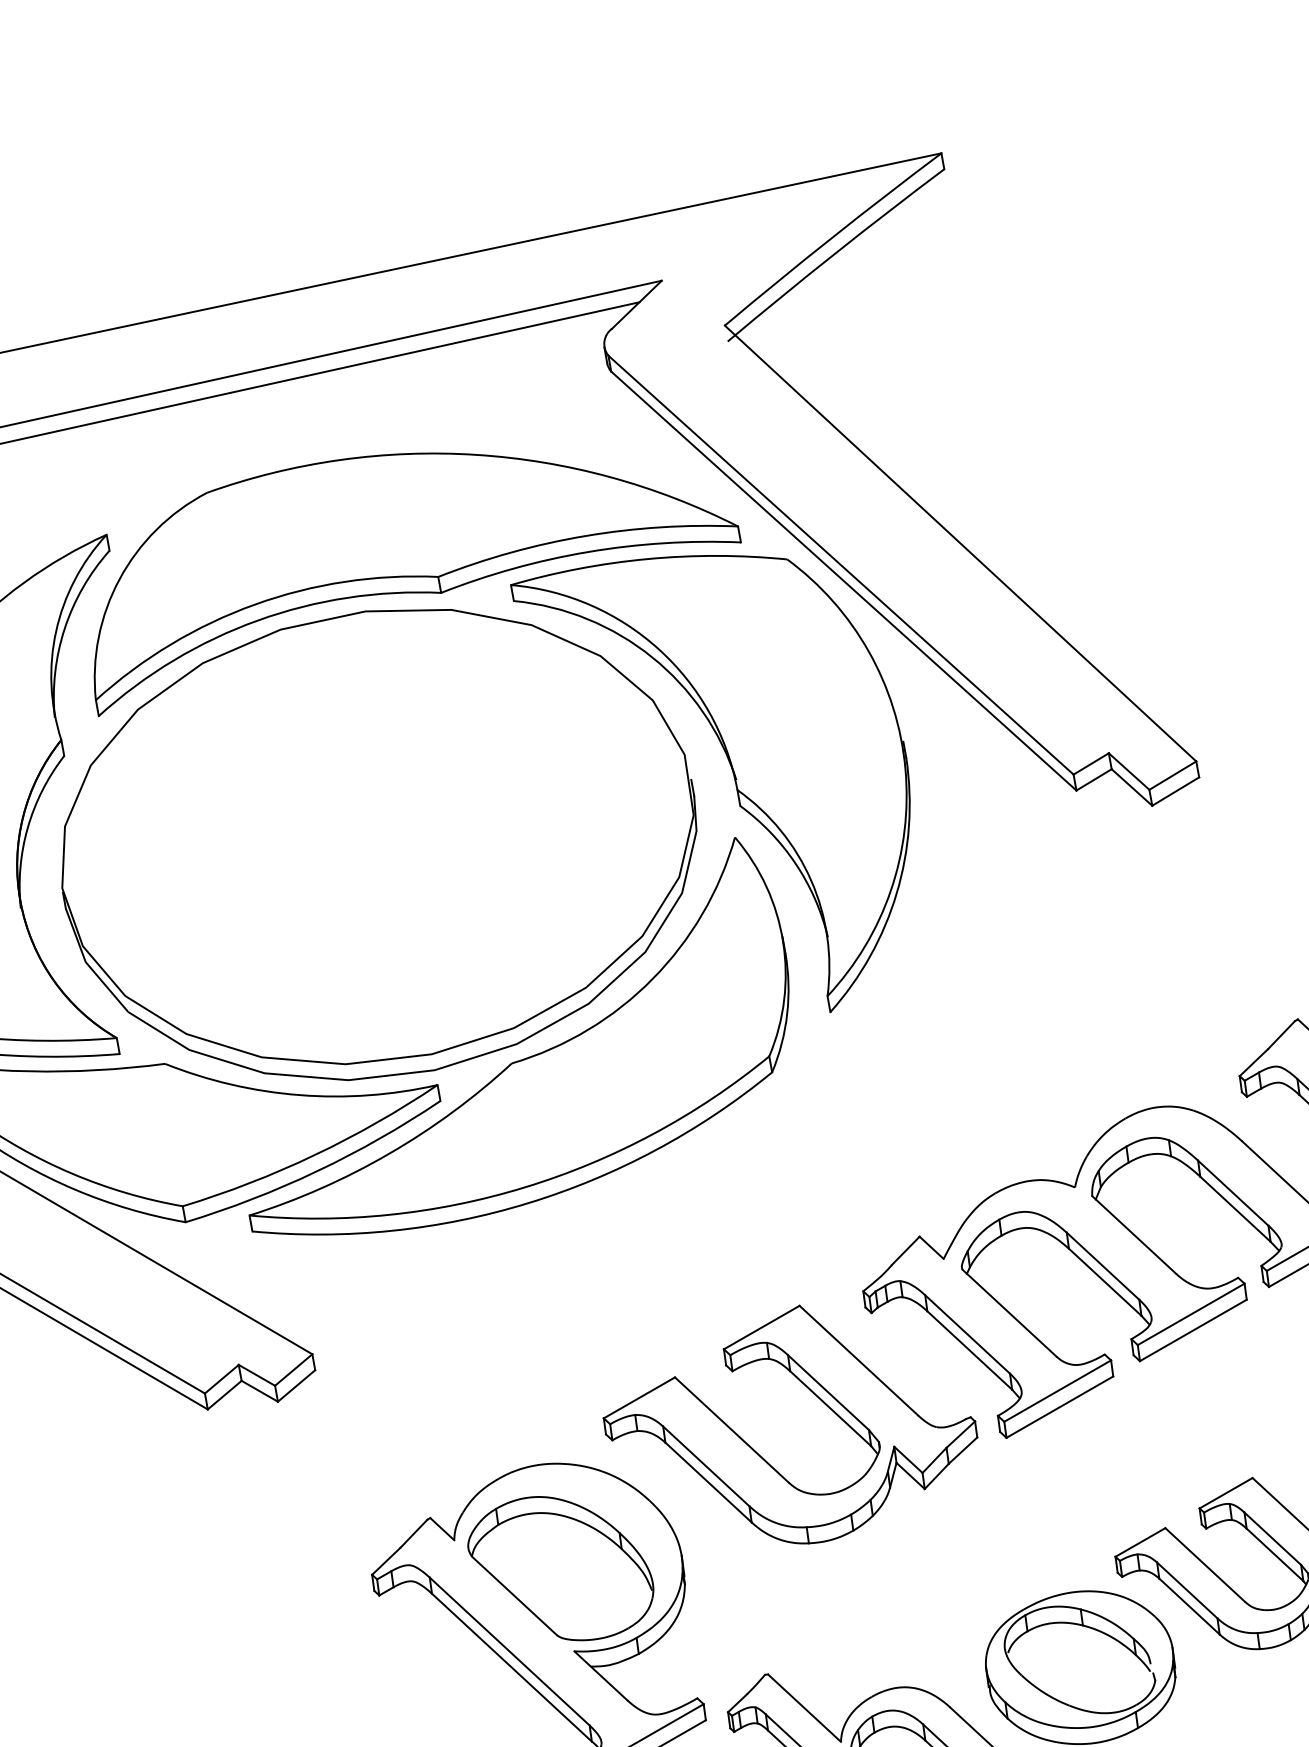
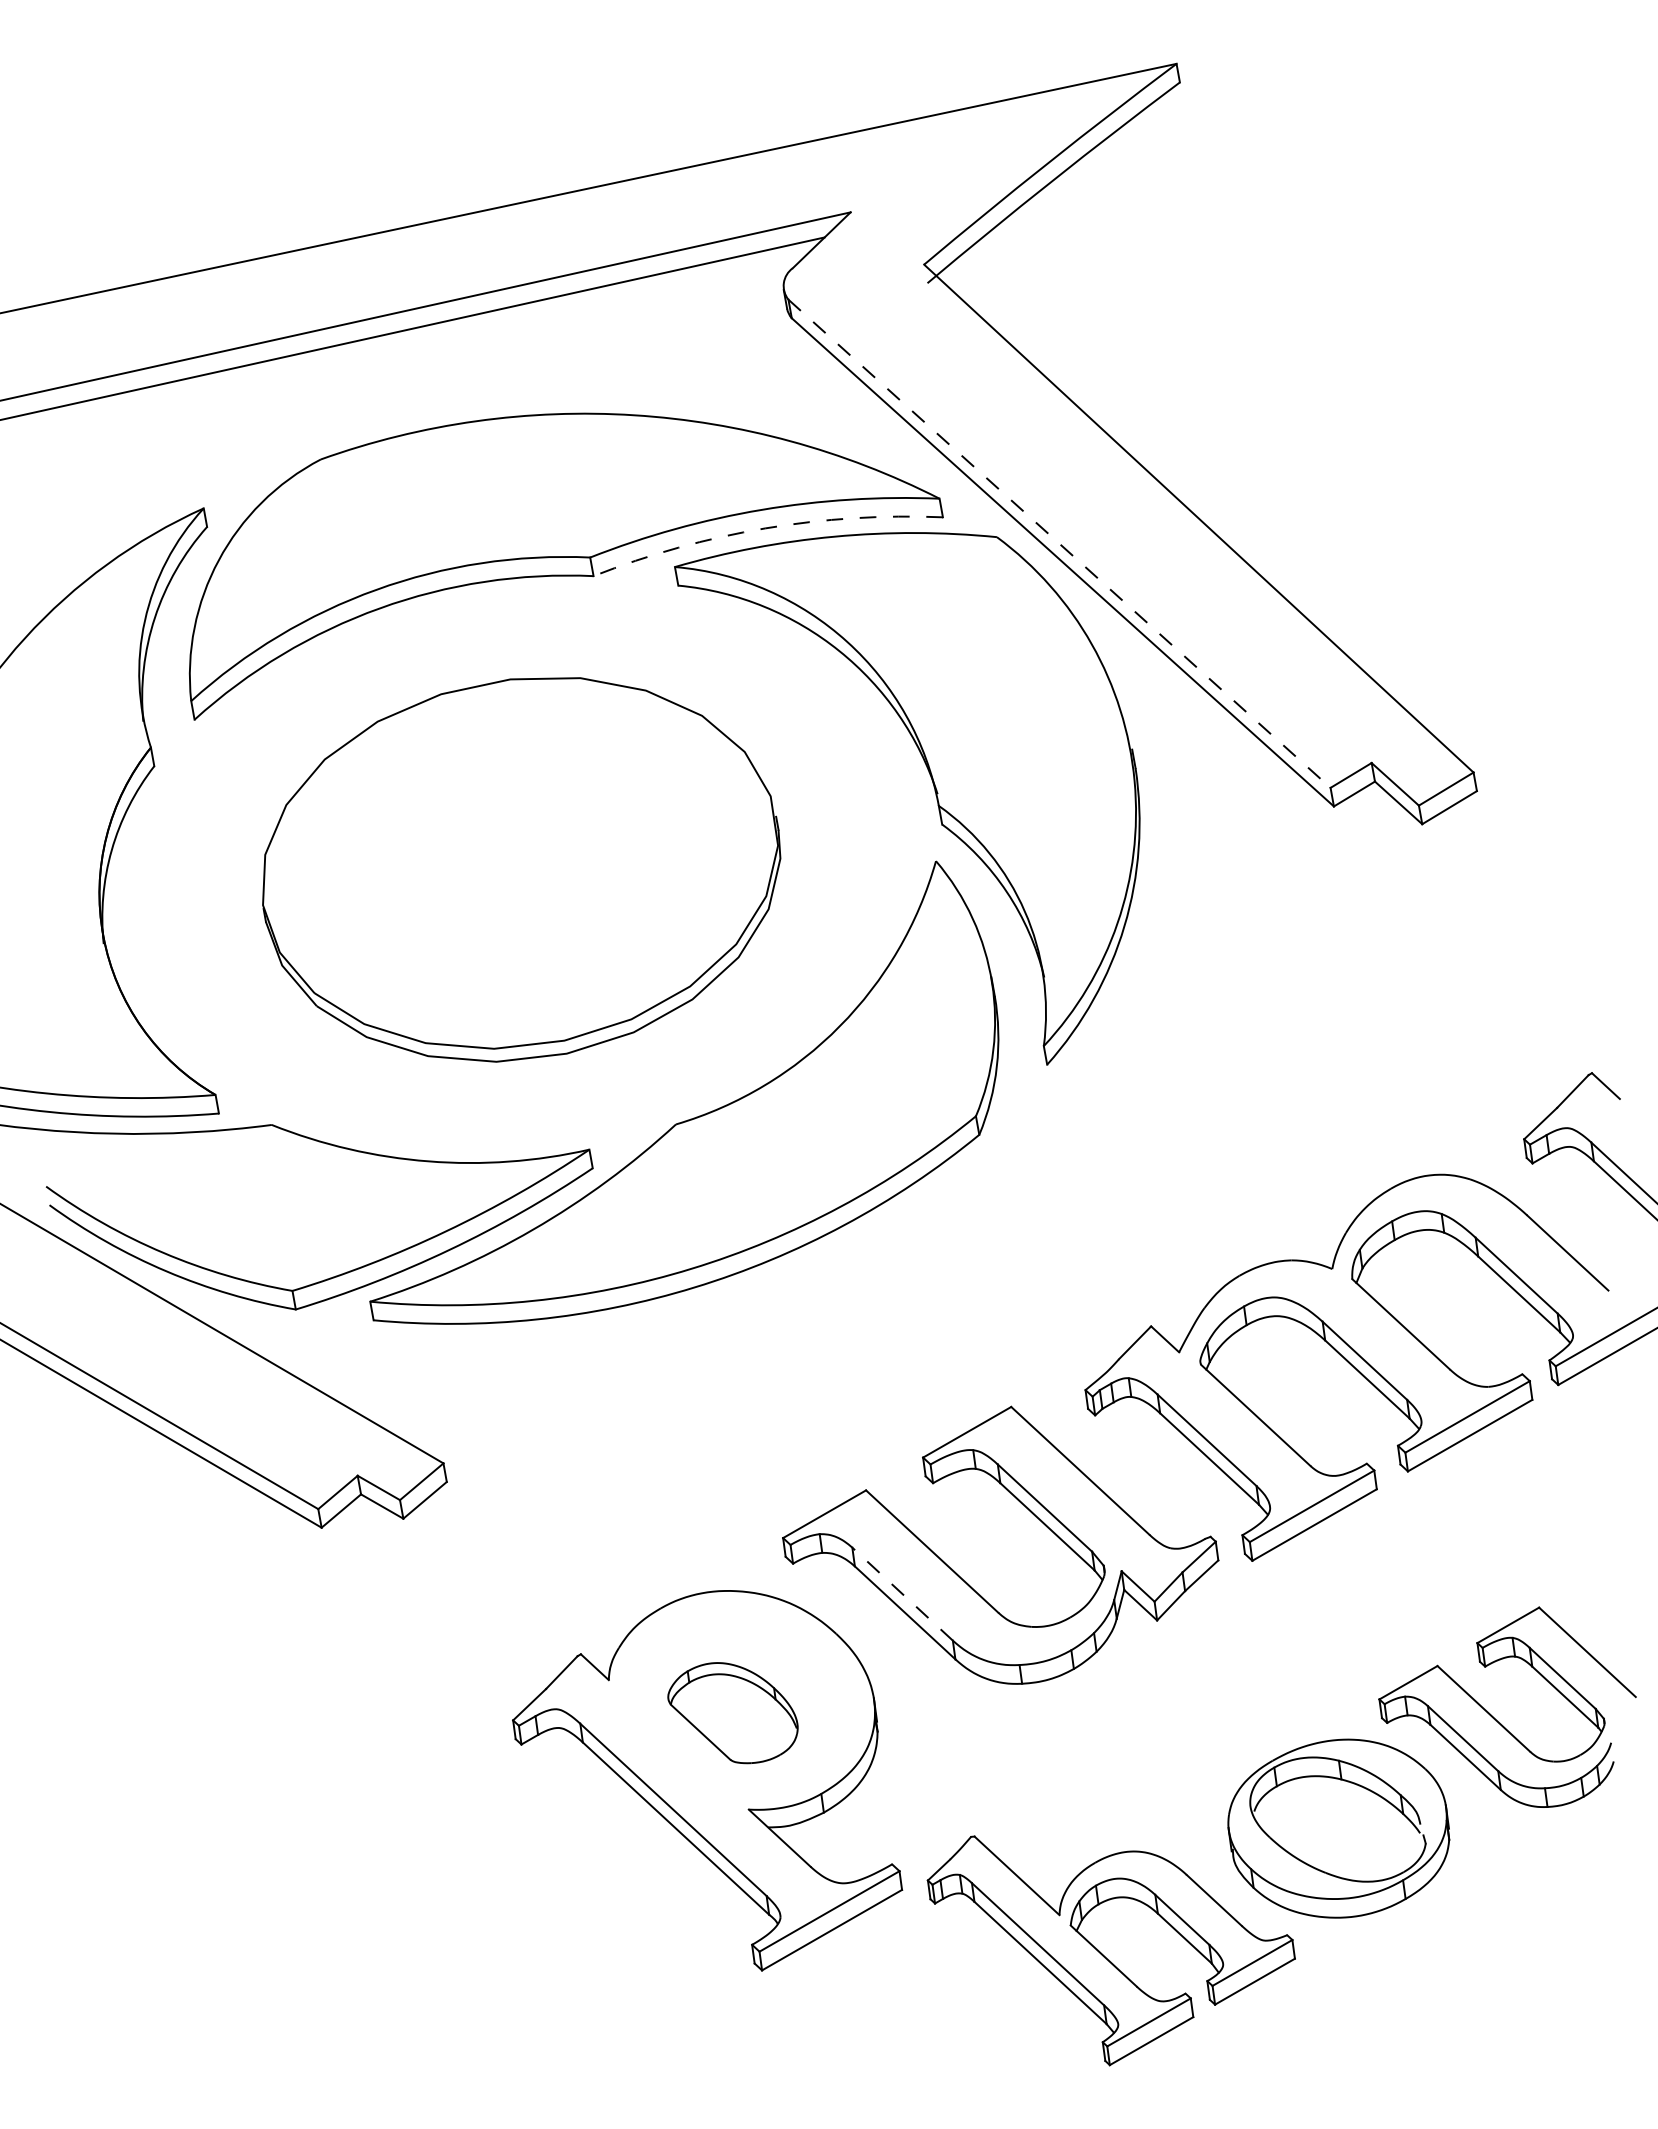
arc: (588, 552) -> (765, 528), solid -> dashed
line: (840, 564) -> (1059, 543), solid -> dashed
part: (379, 844) -> (521, 869), size x0.7
line: (706, 1465) -> (902, 1593), solid -> dashed
part: (560, 1568) -> (732, 1712), size x0.6

